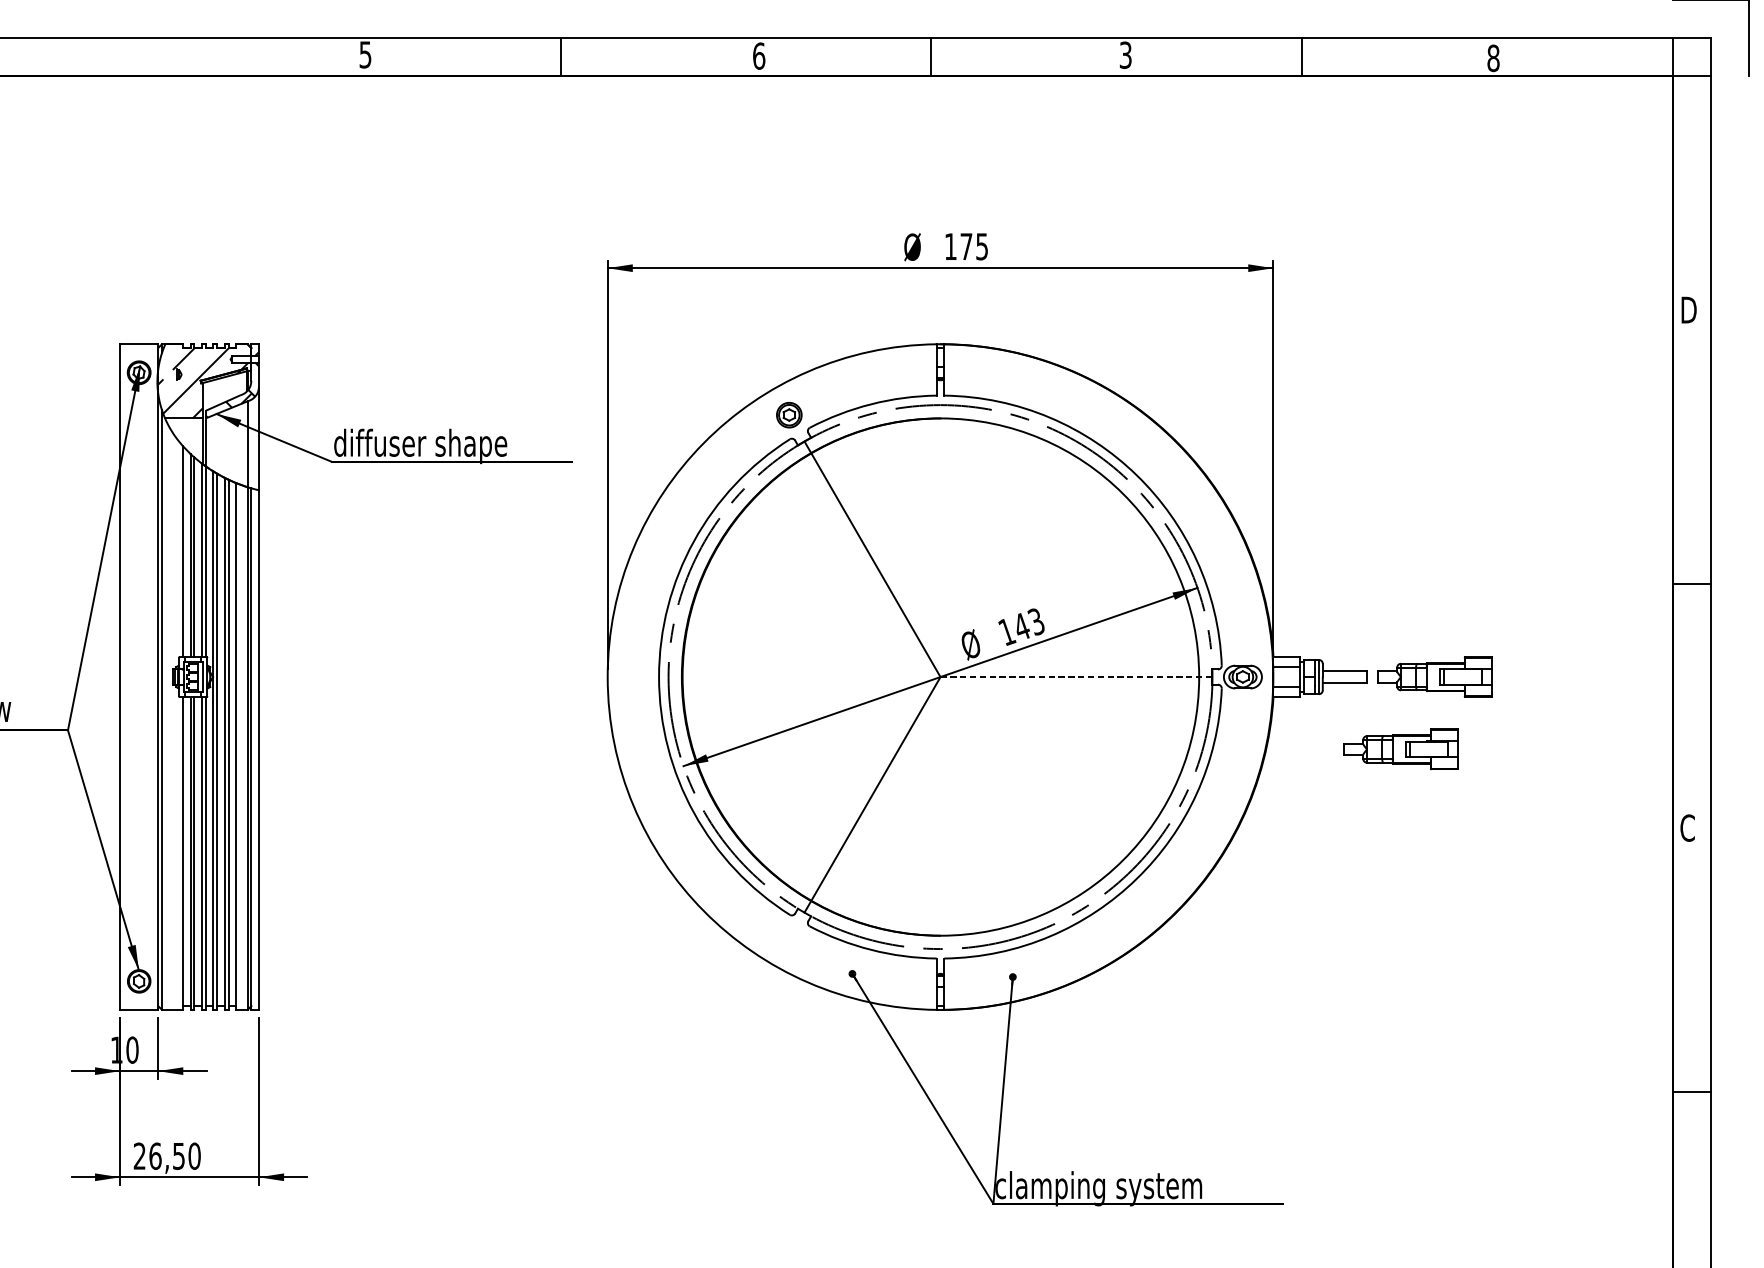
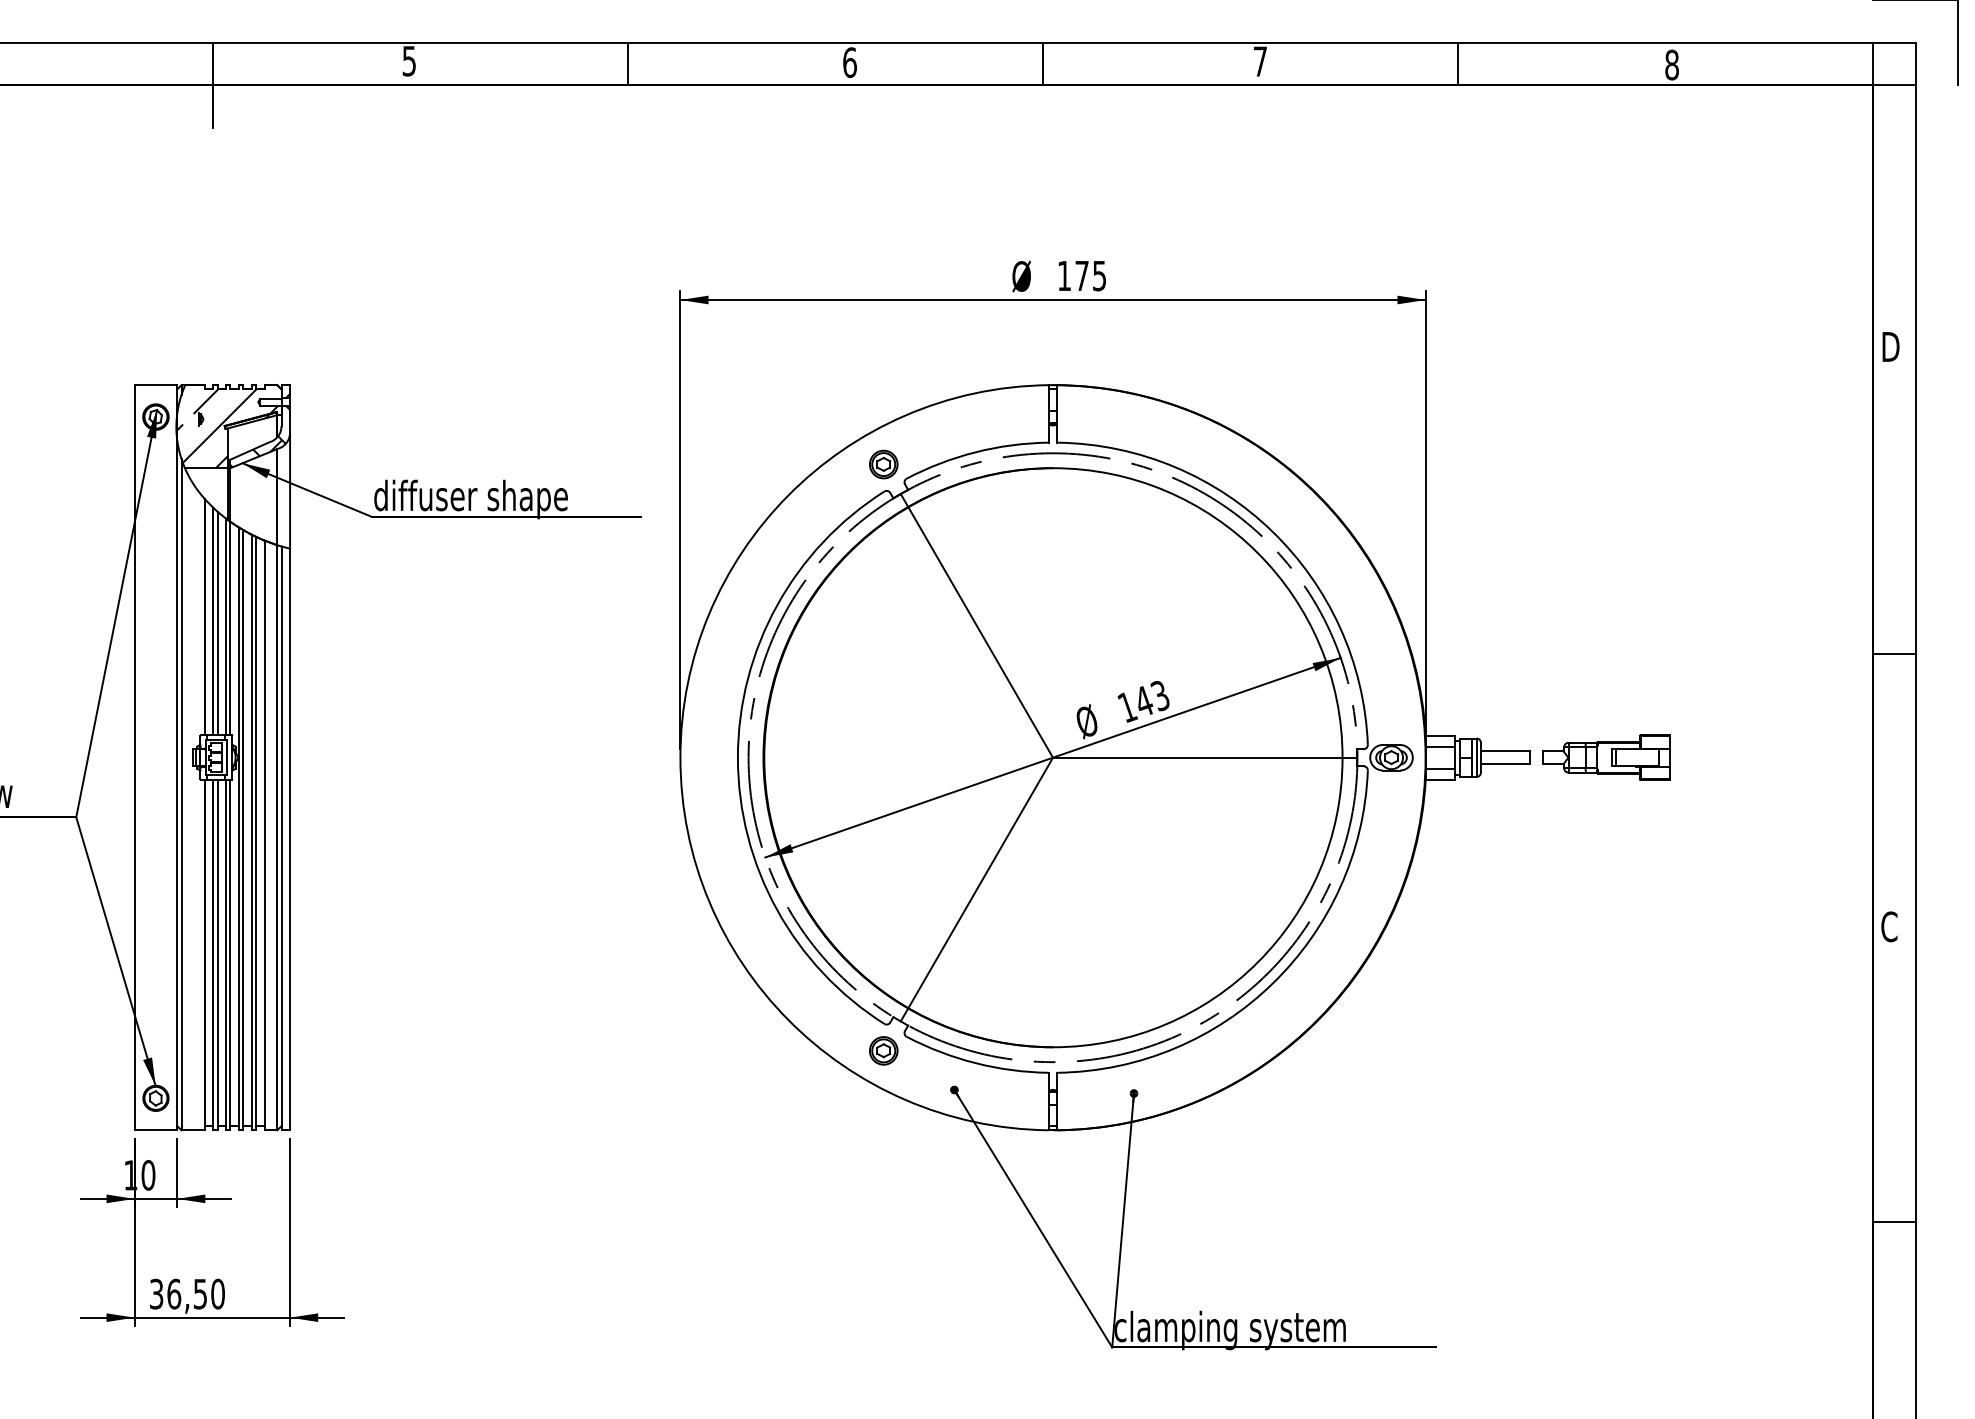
text: (1124, 55) -> (1259, 61), 3 -> 7
line: (189, 75) -> (212, 84), added
line: (1076, 676) -> (1205, 757), dashed -> solid
part: (1401, 749) -> (1568, 838), removed
part: (789, 938) -> (883, 1050), added
text: (139, 1156) -> (156, 1294), 26,50 -> 36,50

